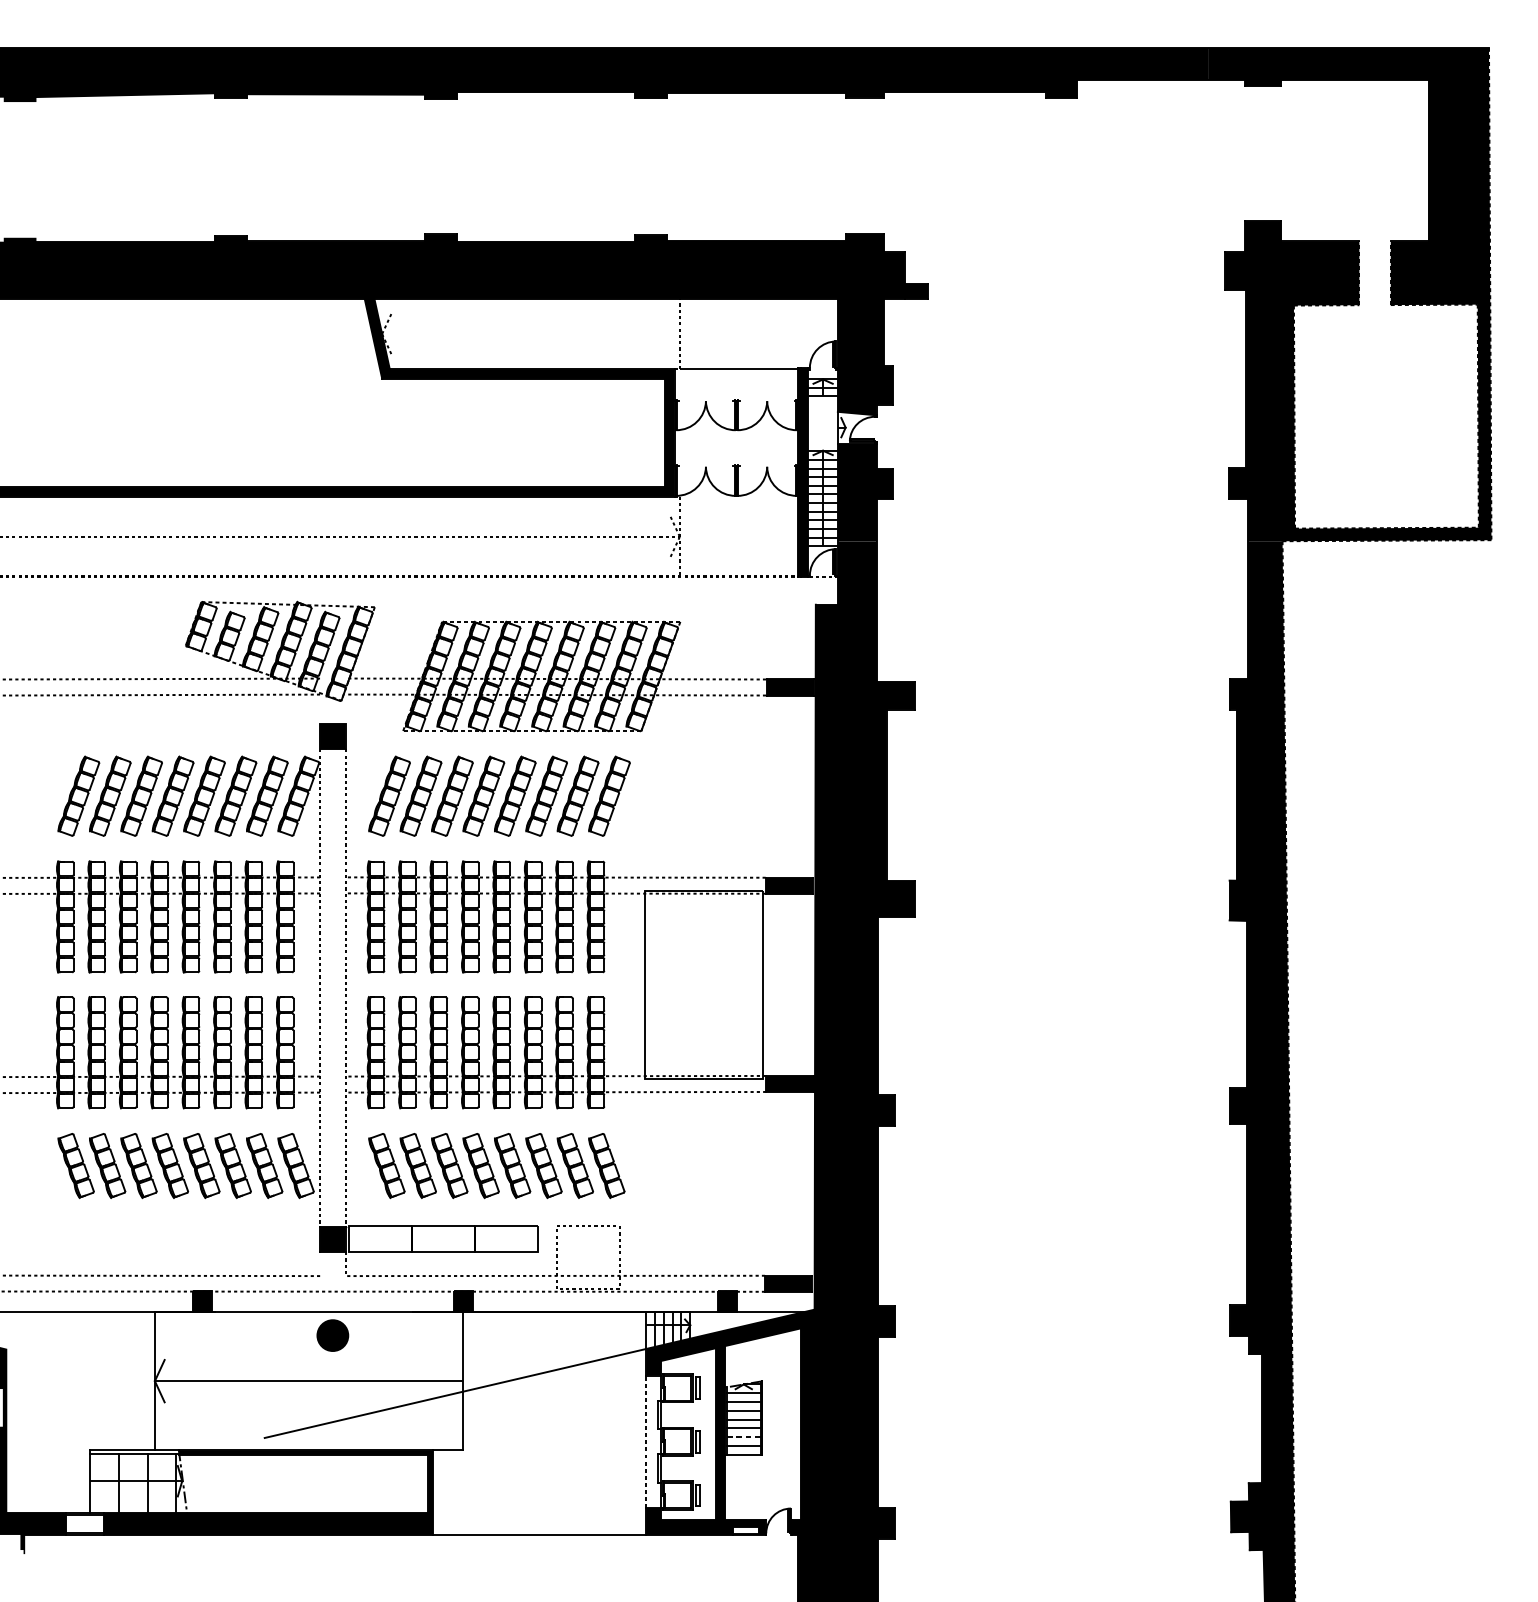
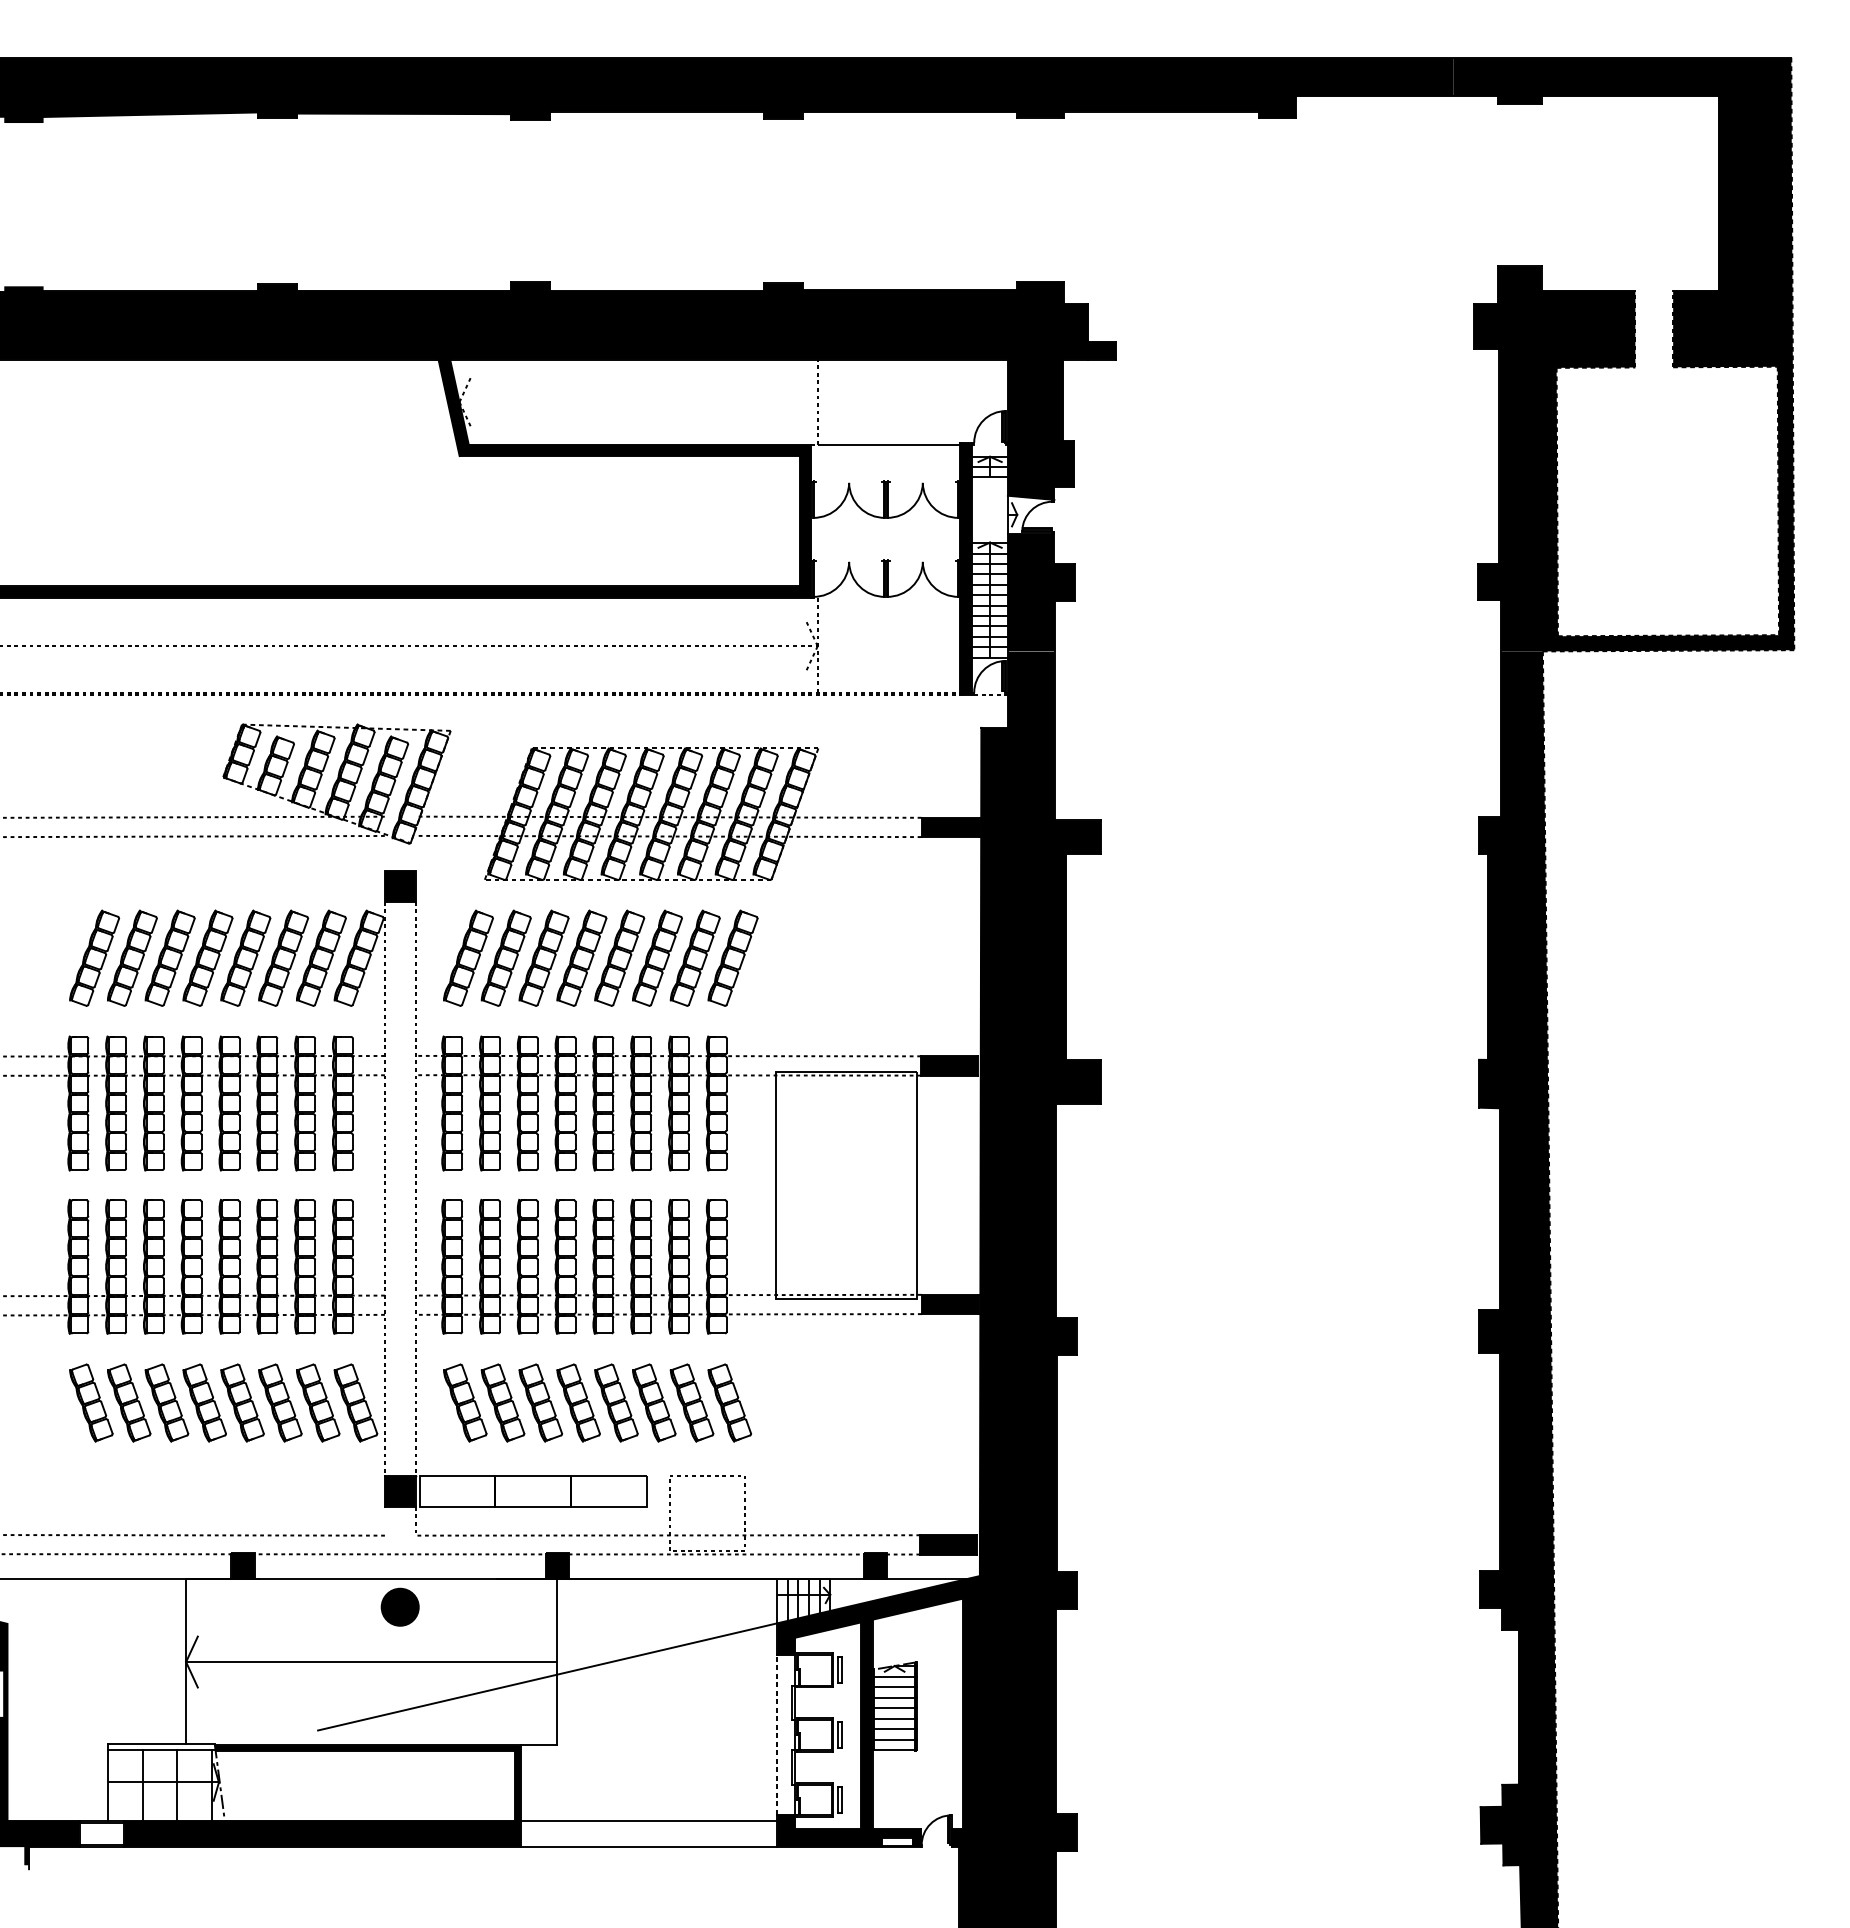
line: (743, 1437) -> (894, 1729), dashed -> solid
line: (539, 1512) -> (648, 1820), added

